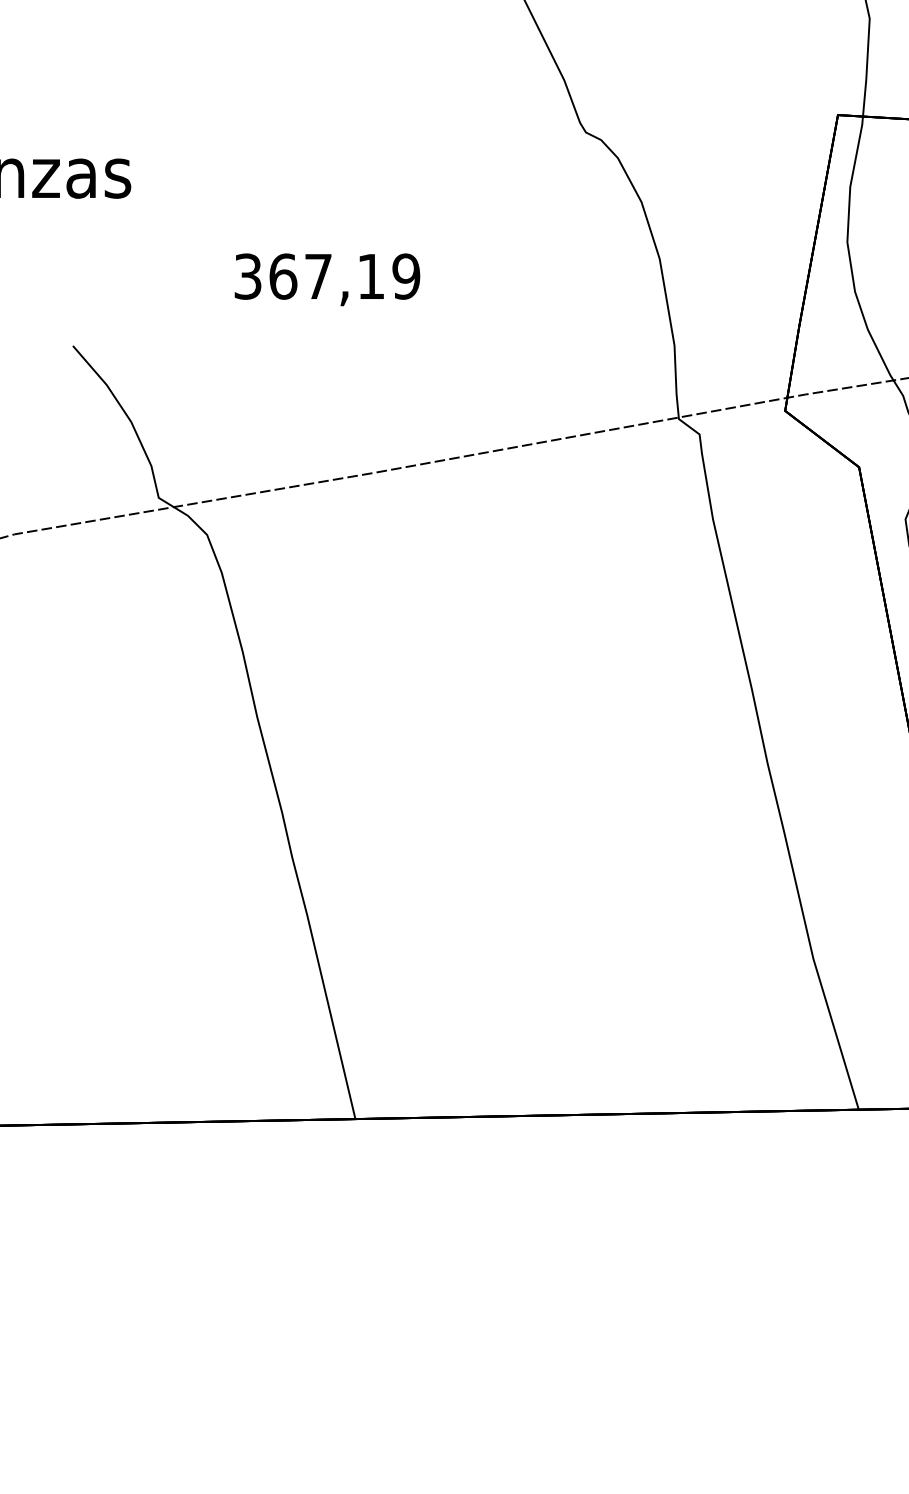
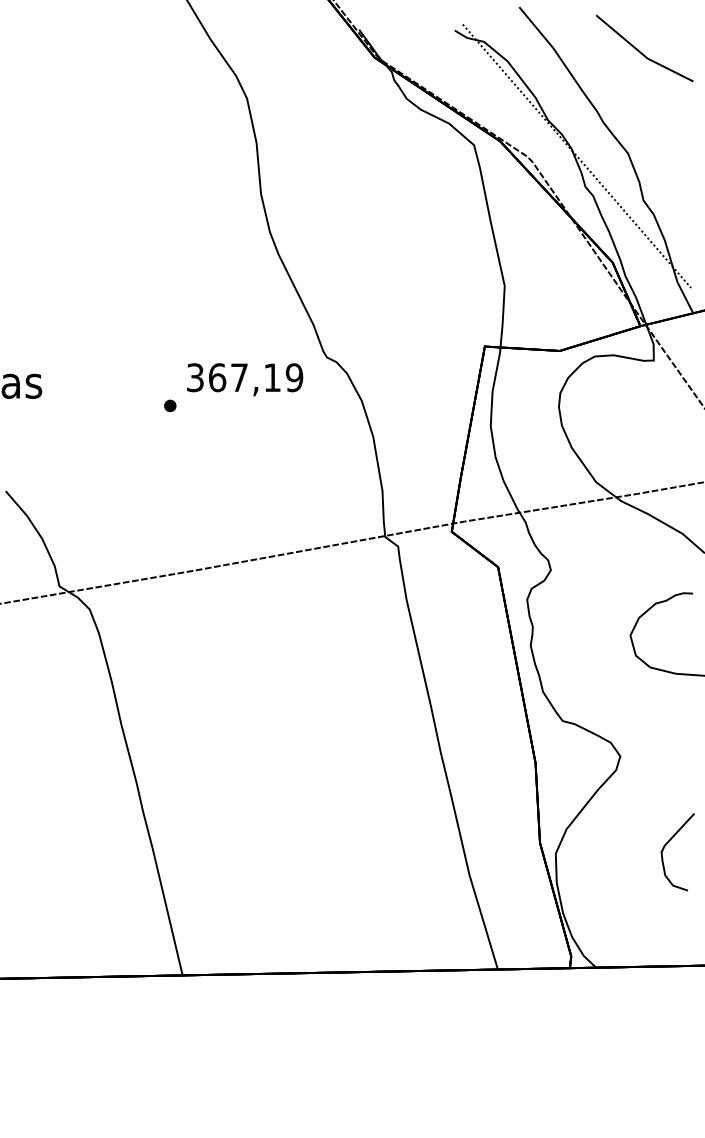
part: (336, 209) -> (170, 405), added
text: (328, 279) -> (245, 379), moved

